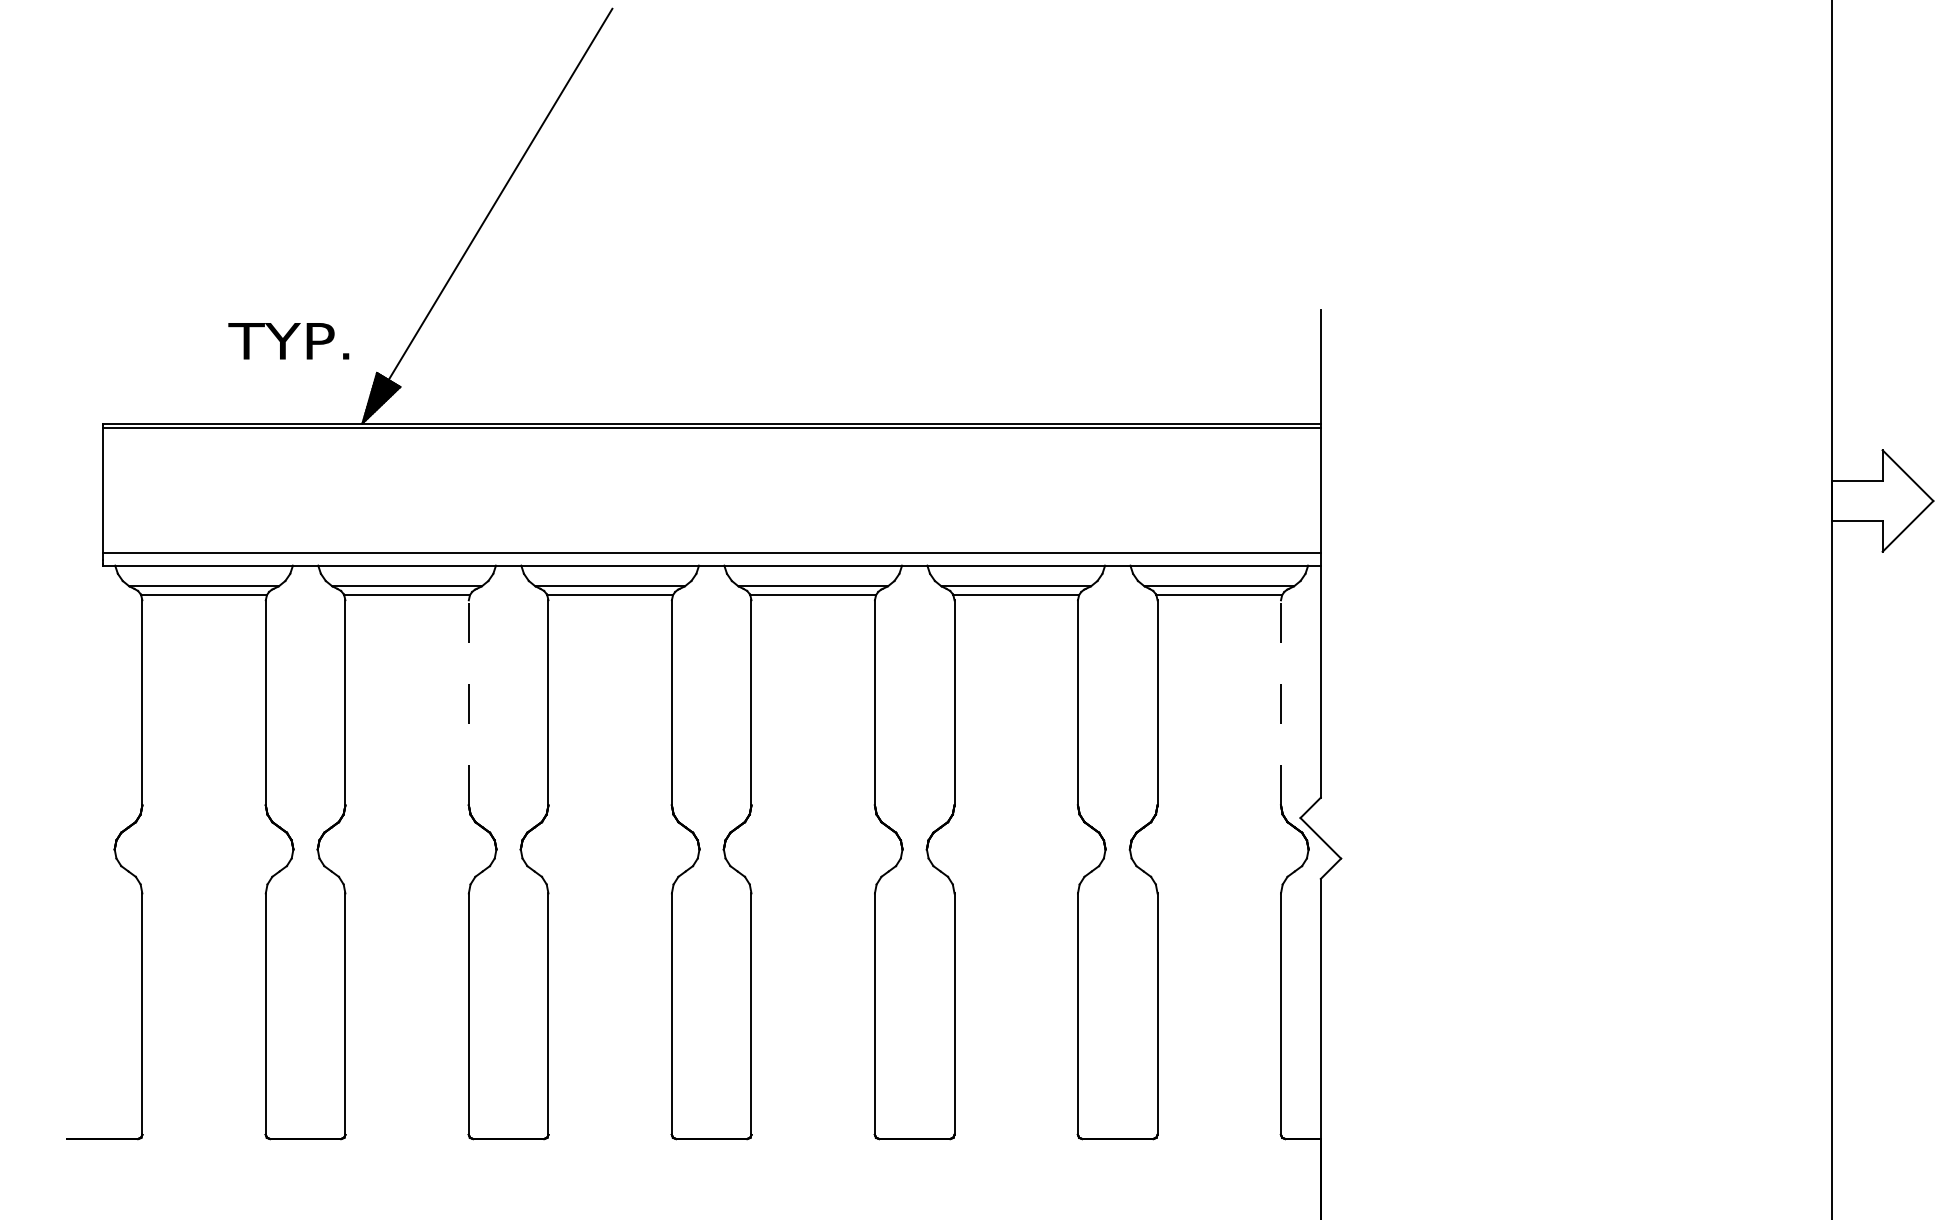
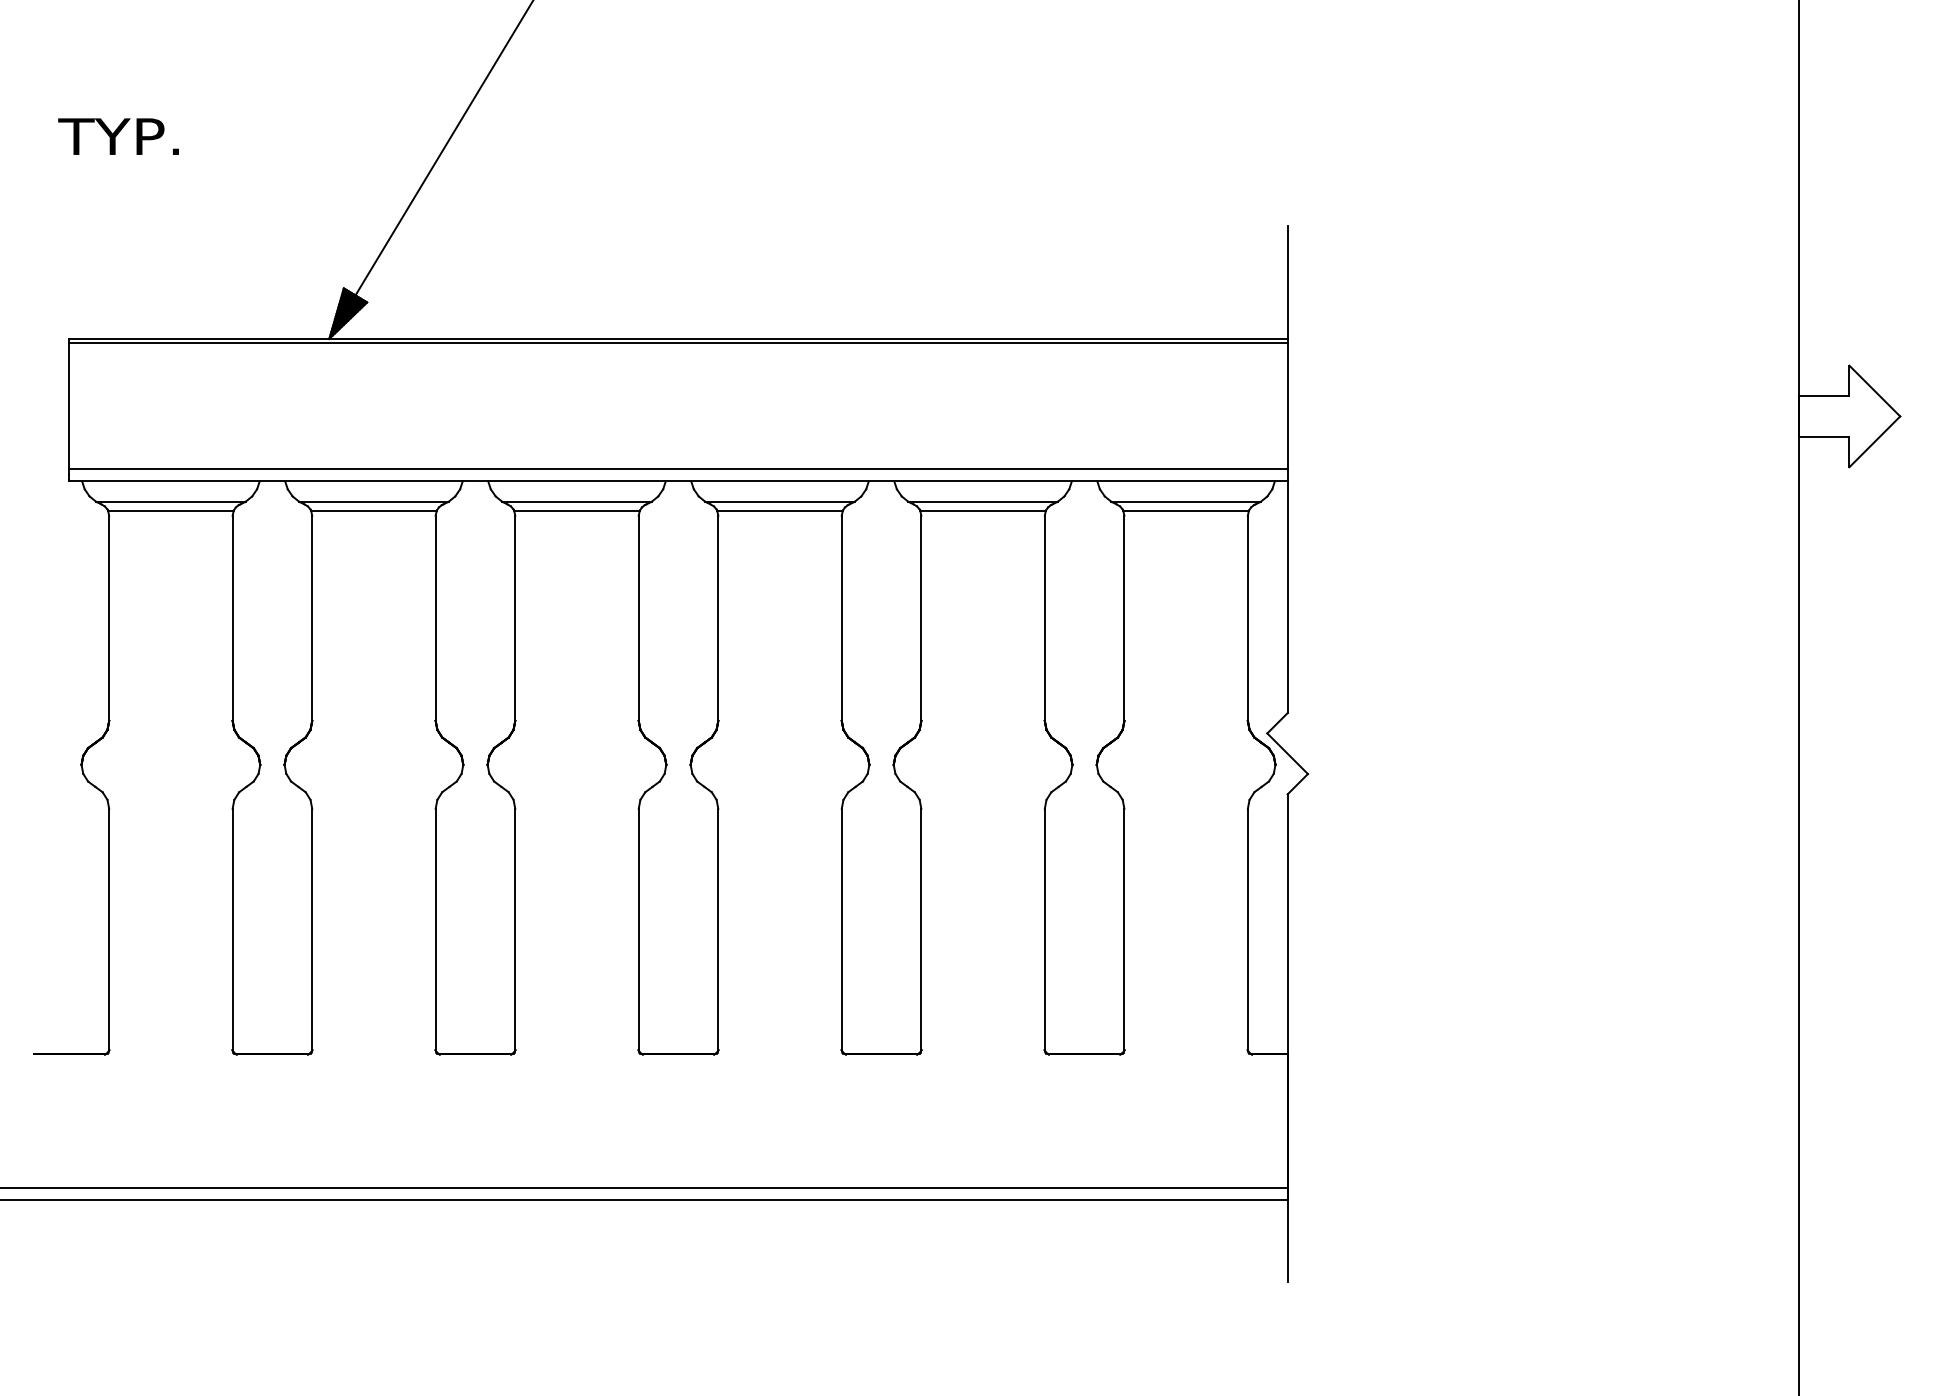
text: (288, 341) -> (118, 136), moved
line: (468, 703) -> (435, 618), dashed -> solid
line: (1280, 703) -> (1247, 618), dashed -> solid

